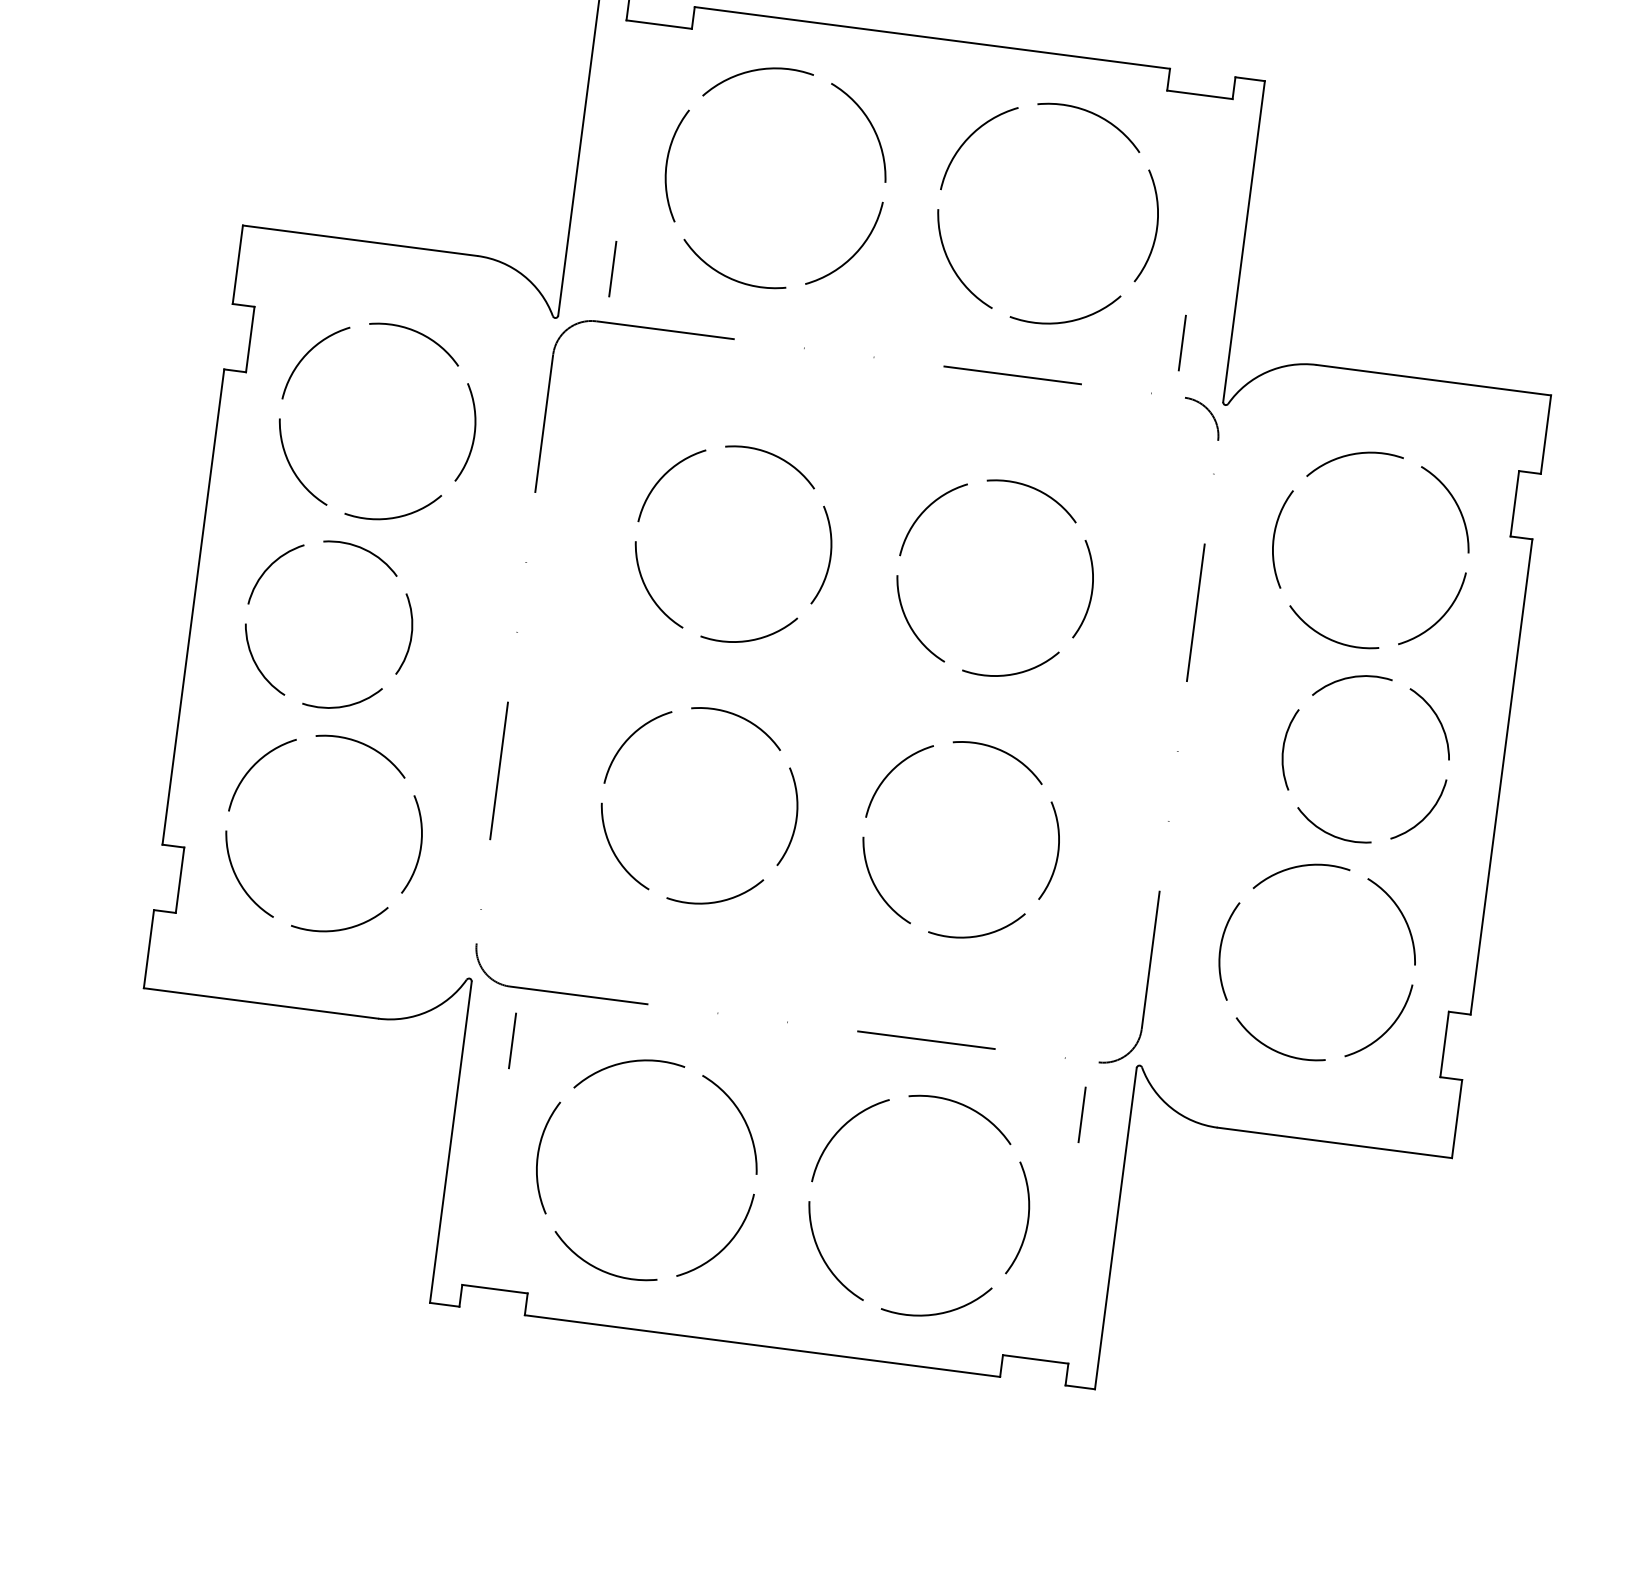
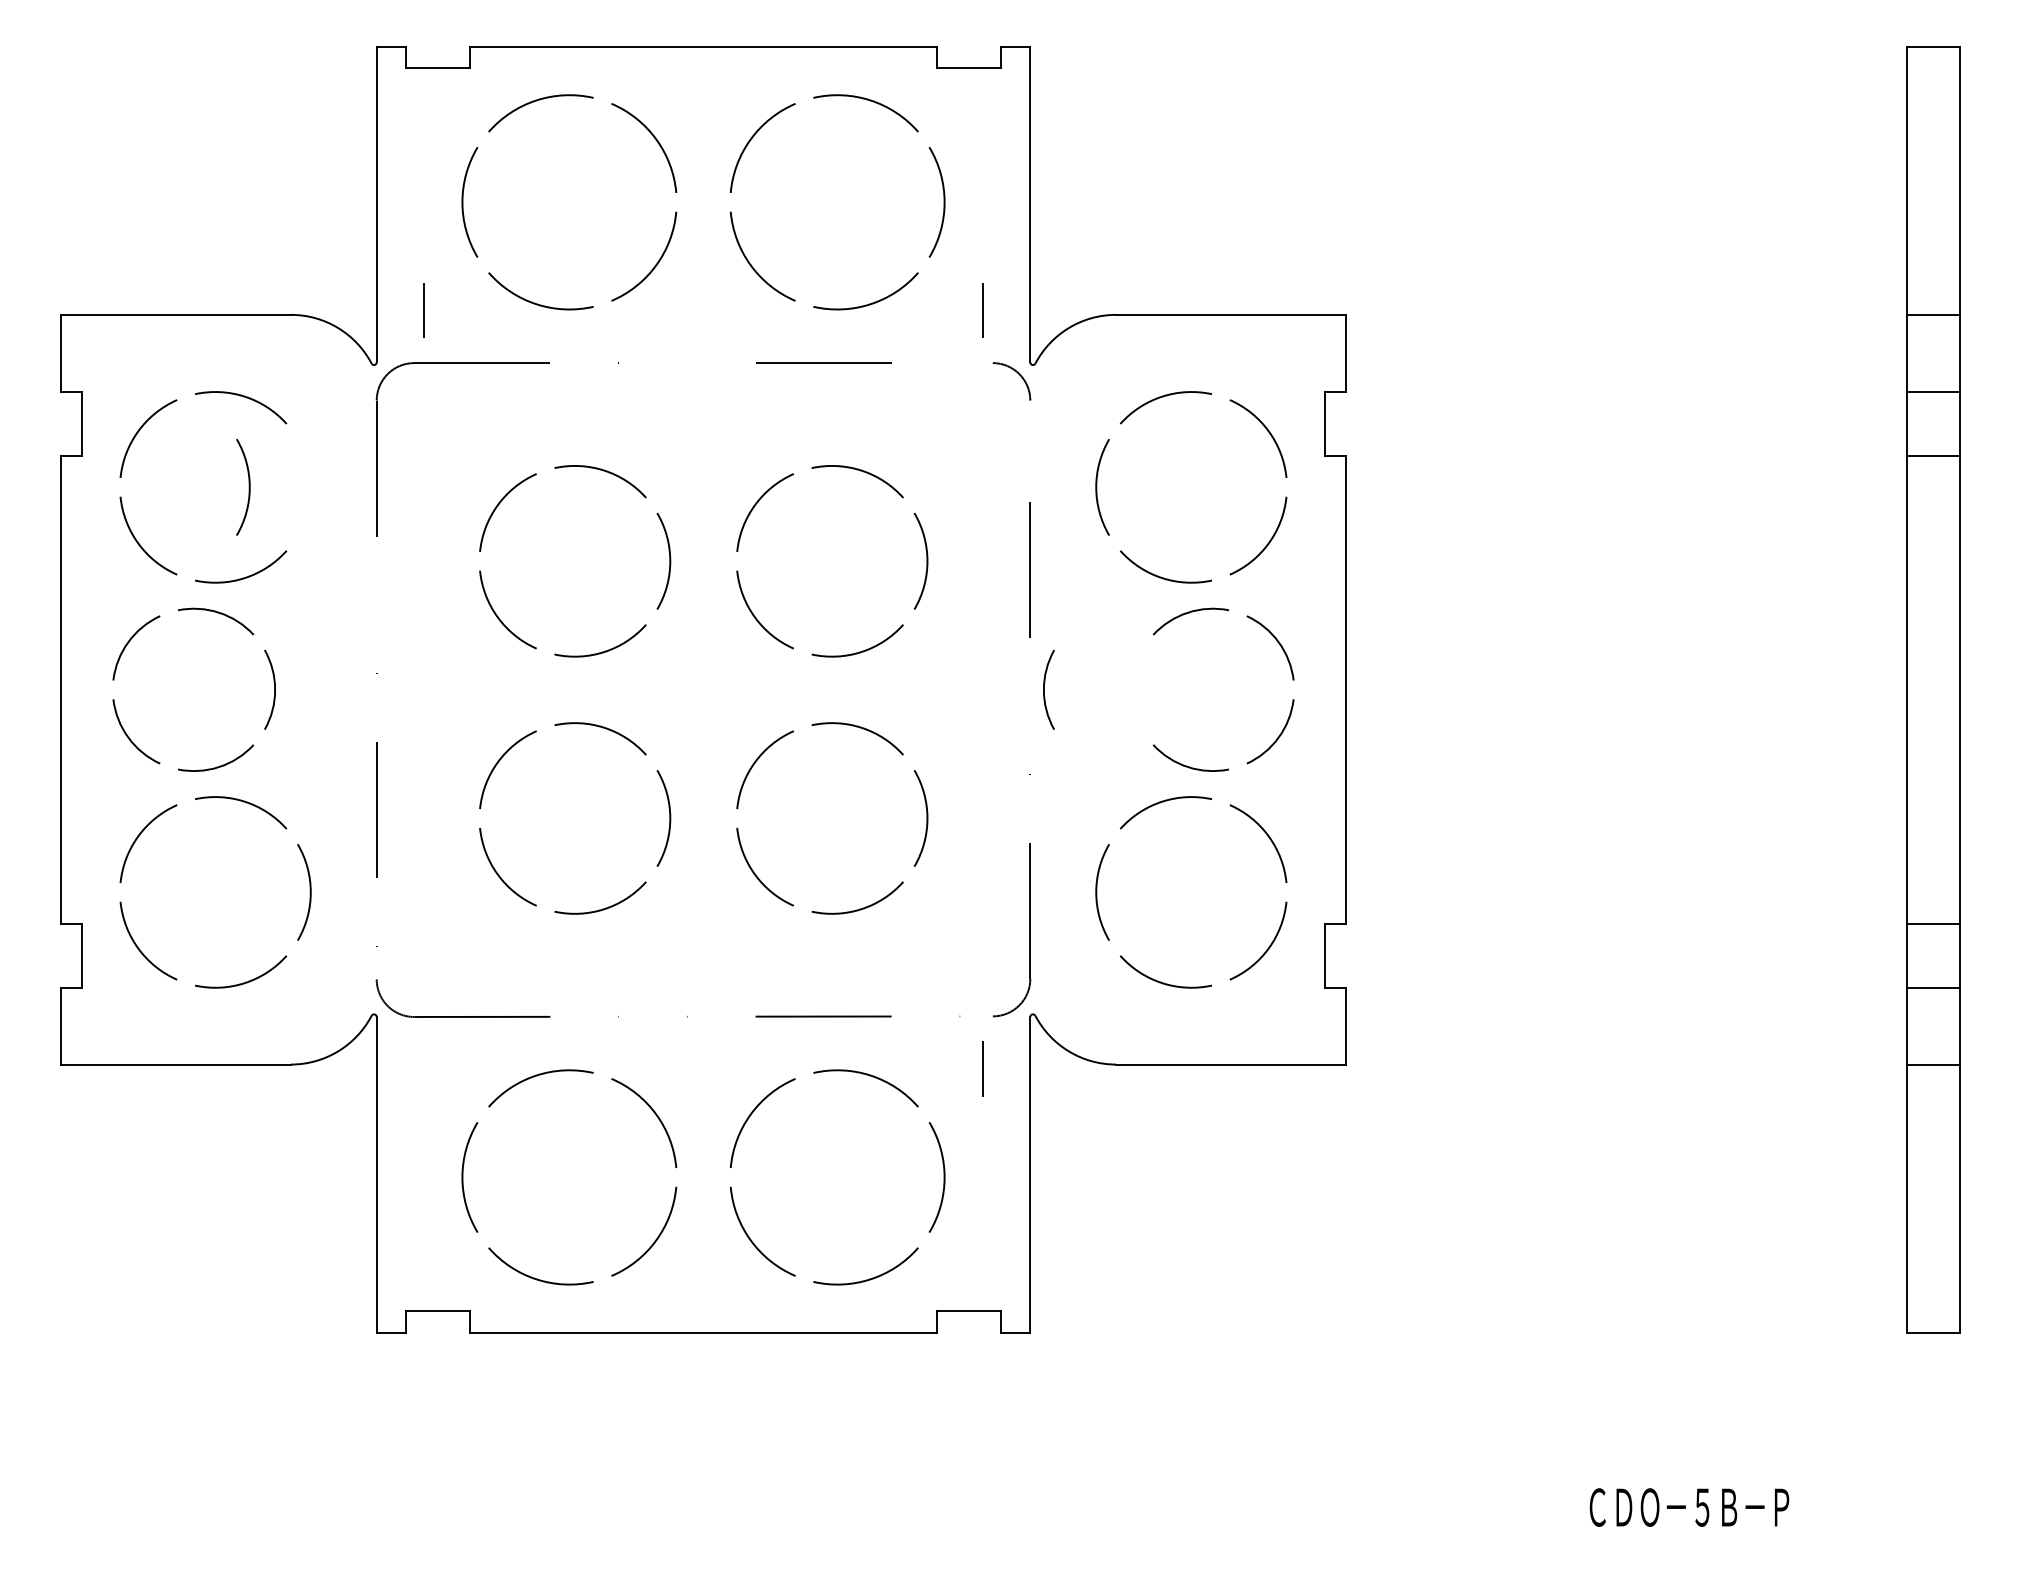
arc: (473, 434) -> (248, 487), moved
arc: (1283, 748) -> (1044, 689), moved
line: (512, 1041) -> (423, 1069), removed

